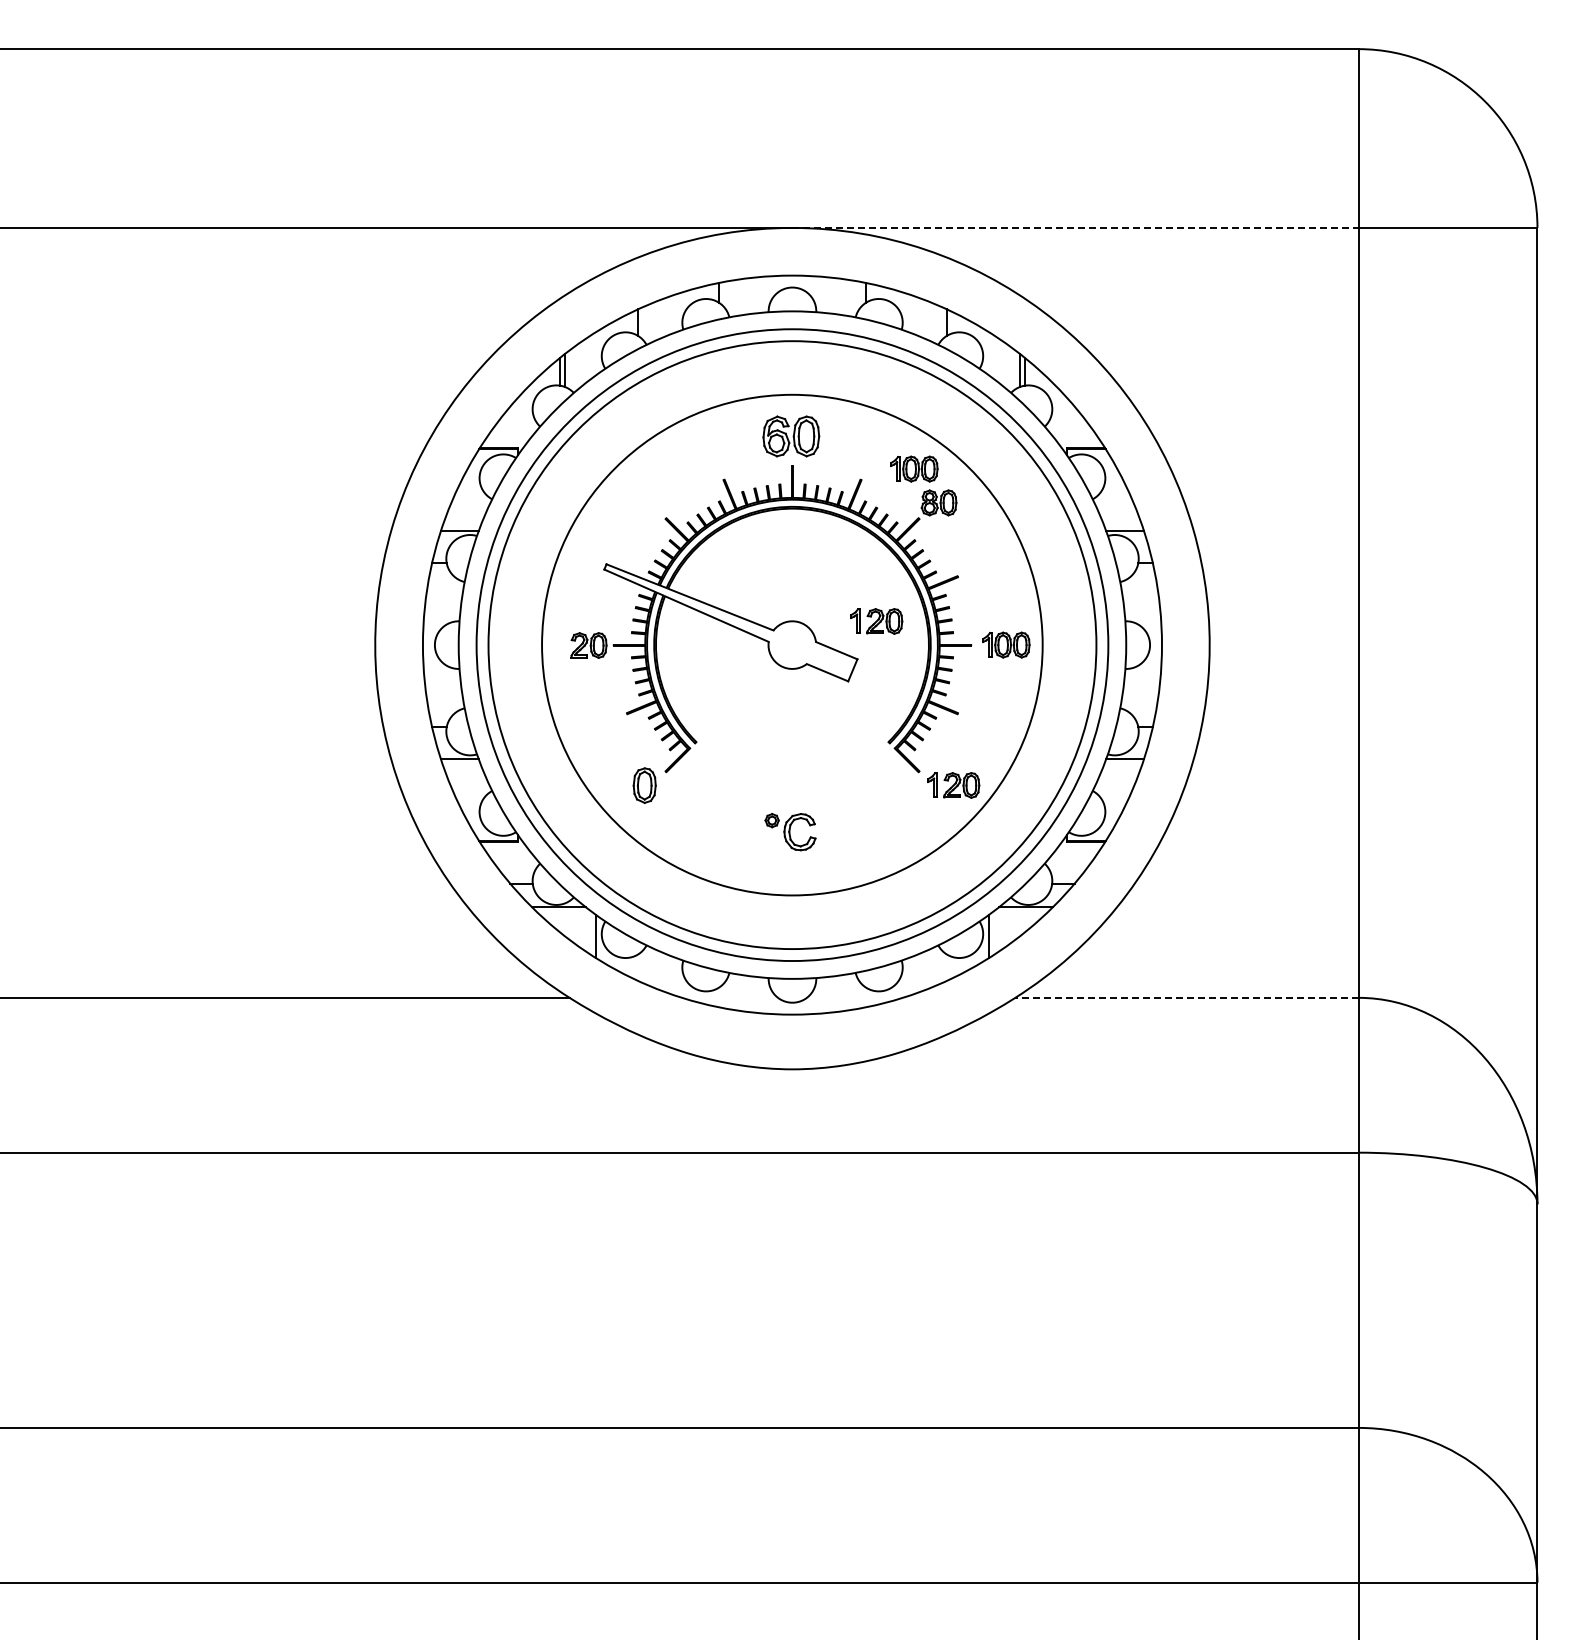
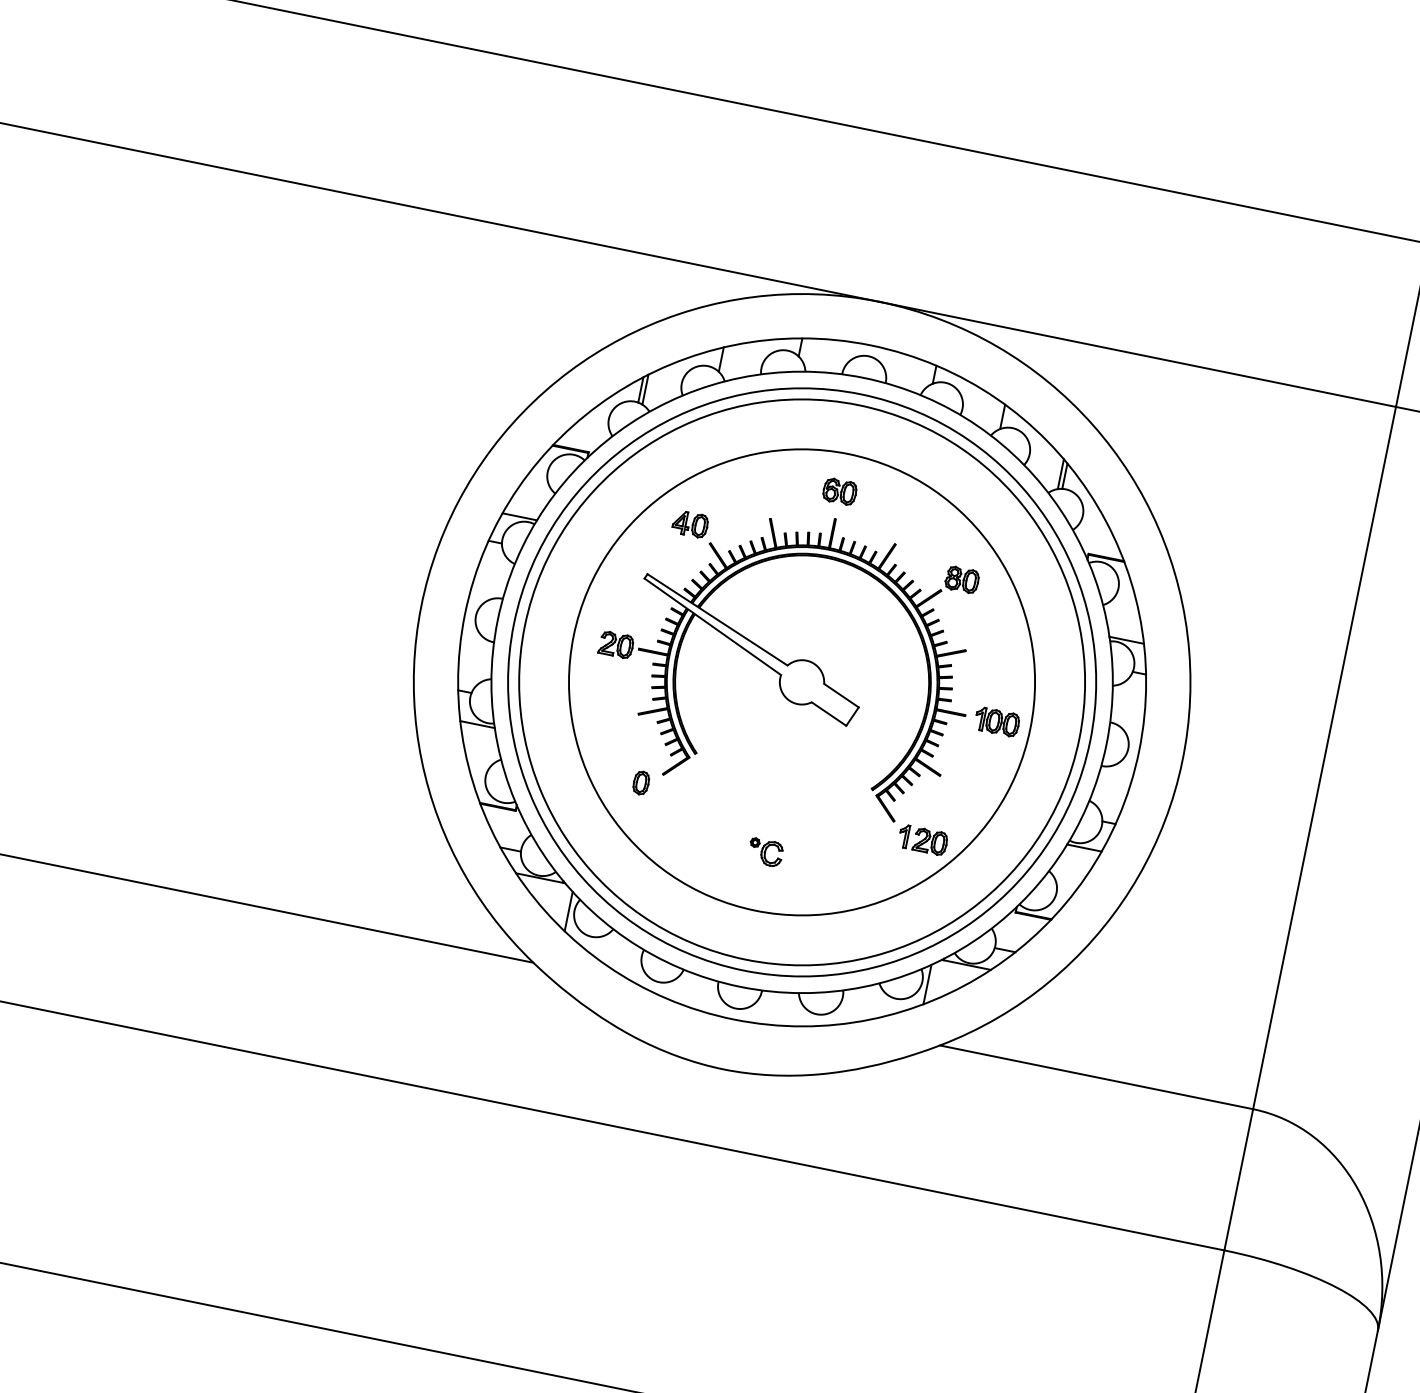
line: (1076, 227) -> (1138, 354), dashed -> solid
part: (791, 435) -> (840, 491), size x0.62
part: (914, 468) -> (946, 543), removed
part: (640, 502) -> (689, 524), added
part: (876, 621) -> (883, 676), removed
part: (644, 785) -> (641, 782), size x0.71
part: (790, 831) -> (765, 852), size x0.71
line: (1187, 997) -> (1097, 1077), dashed -> solid

